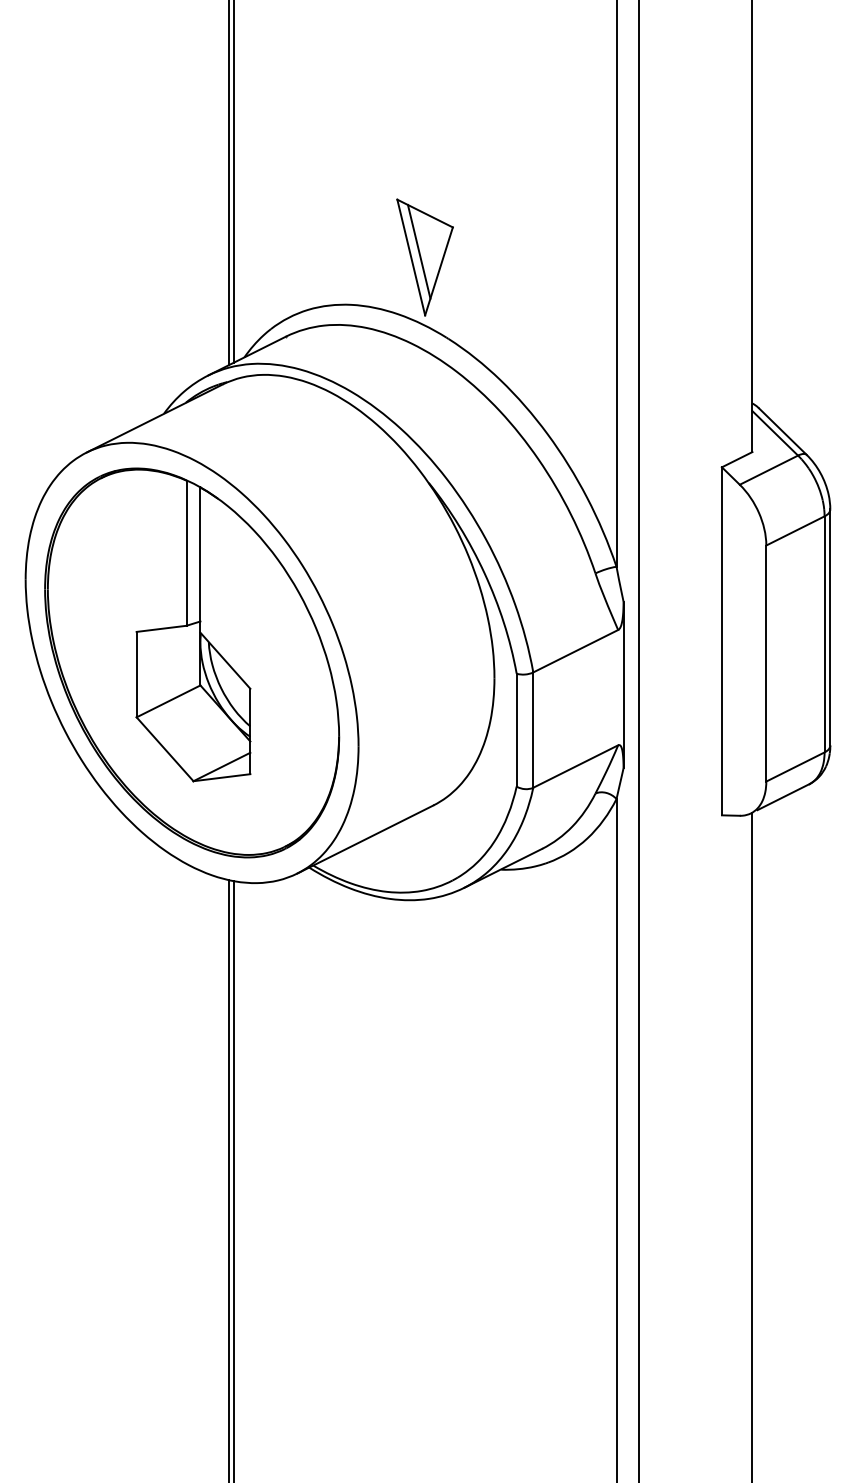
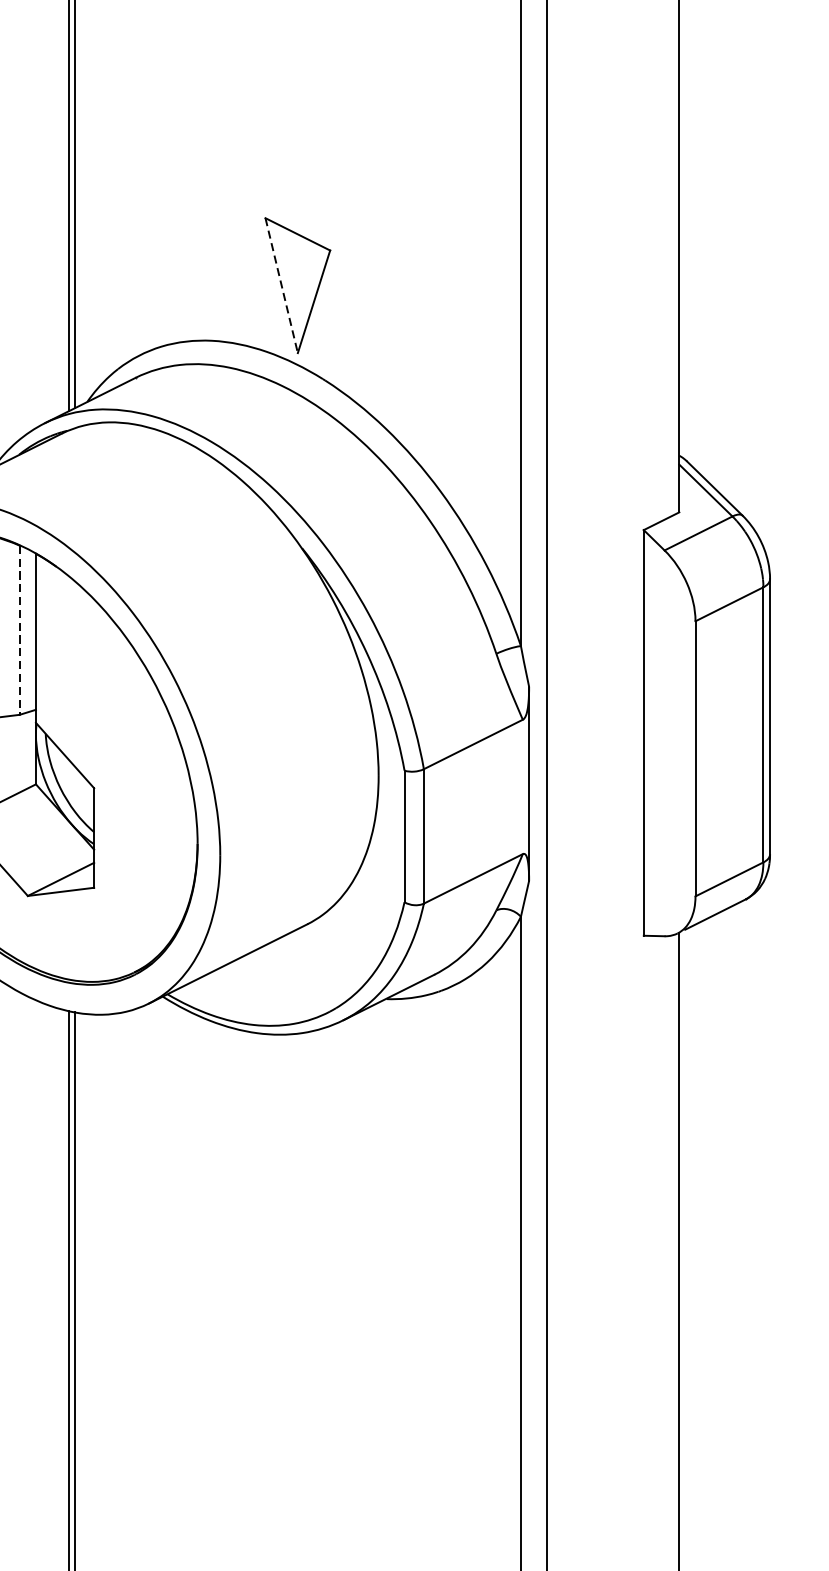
line: (418, 251) -> (290, 278), removed
line: (411, 257) -> (281, 285), solid -> dashed
line: (186, 553) -> (19, 630), solid -> dashed

